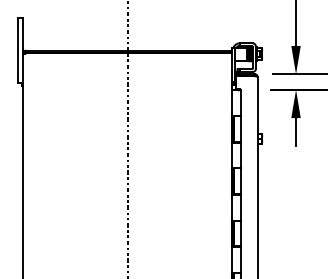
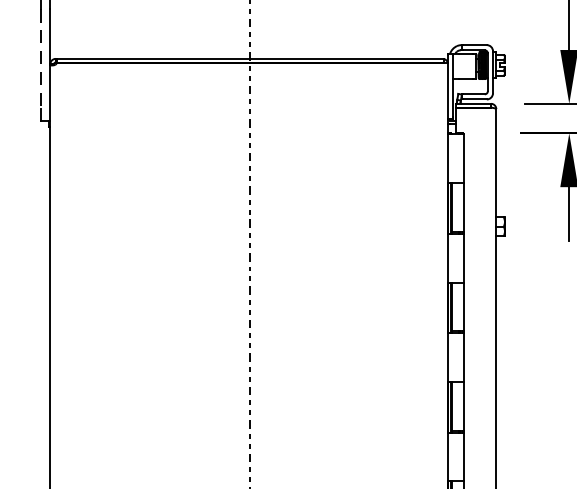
line: (18, 51) -> (41, 60), solid -> dashed

